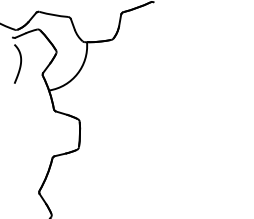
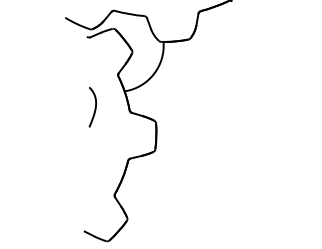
curve: (19, 64) -> (94, 107), moved

